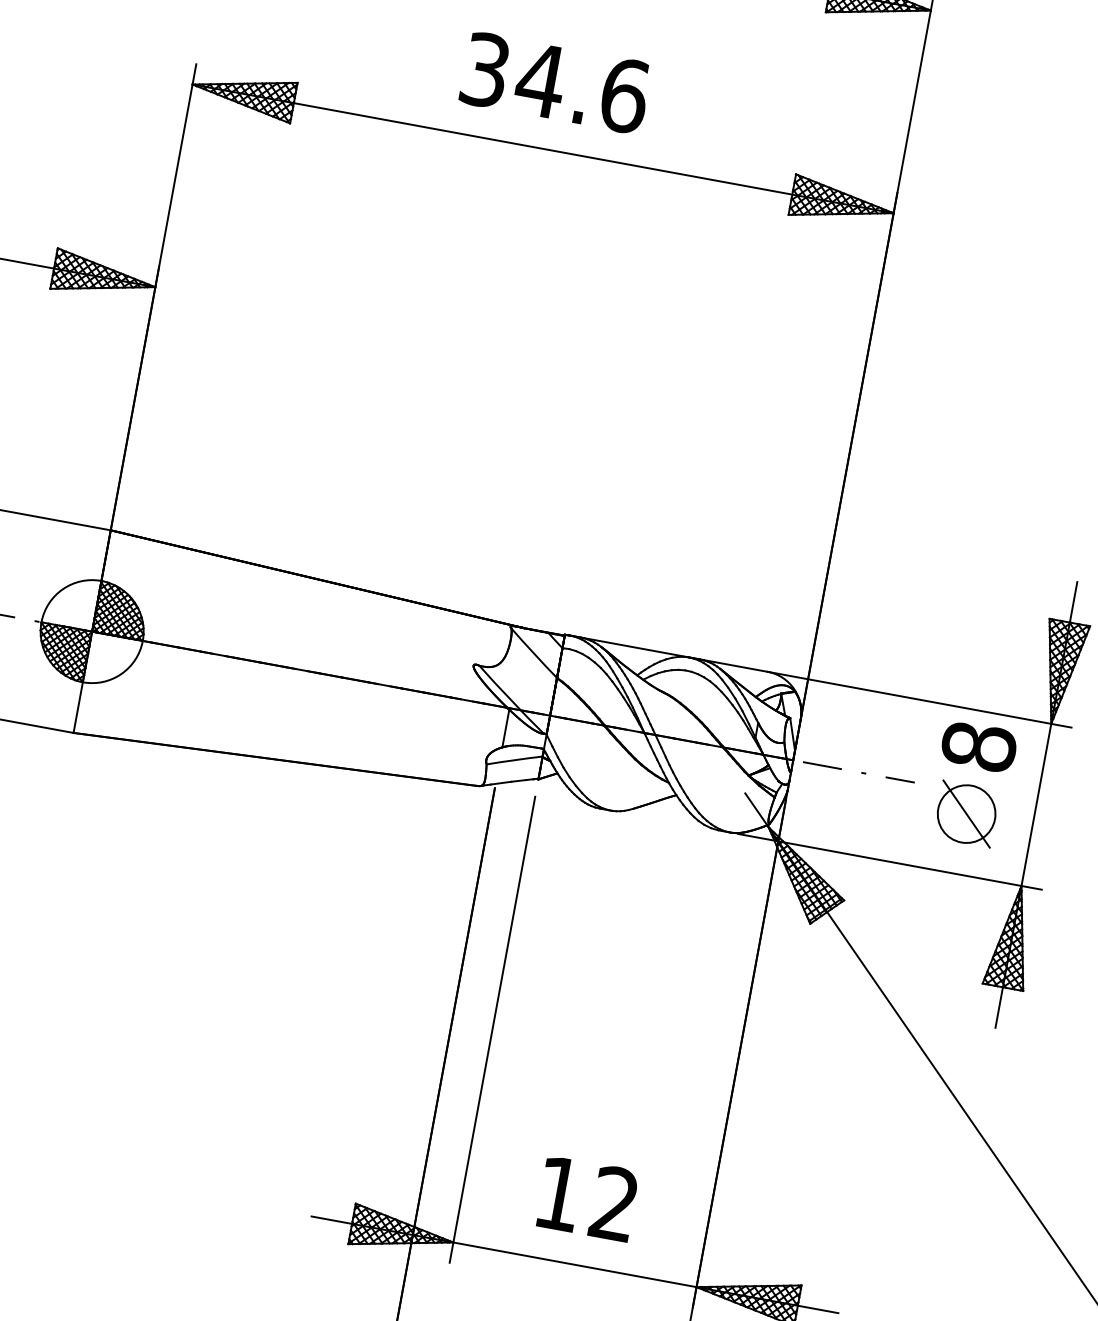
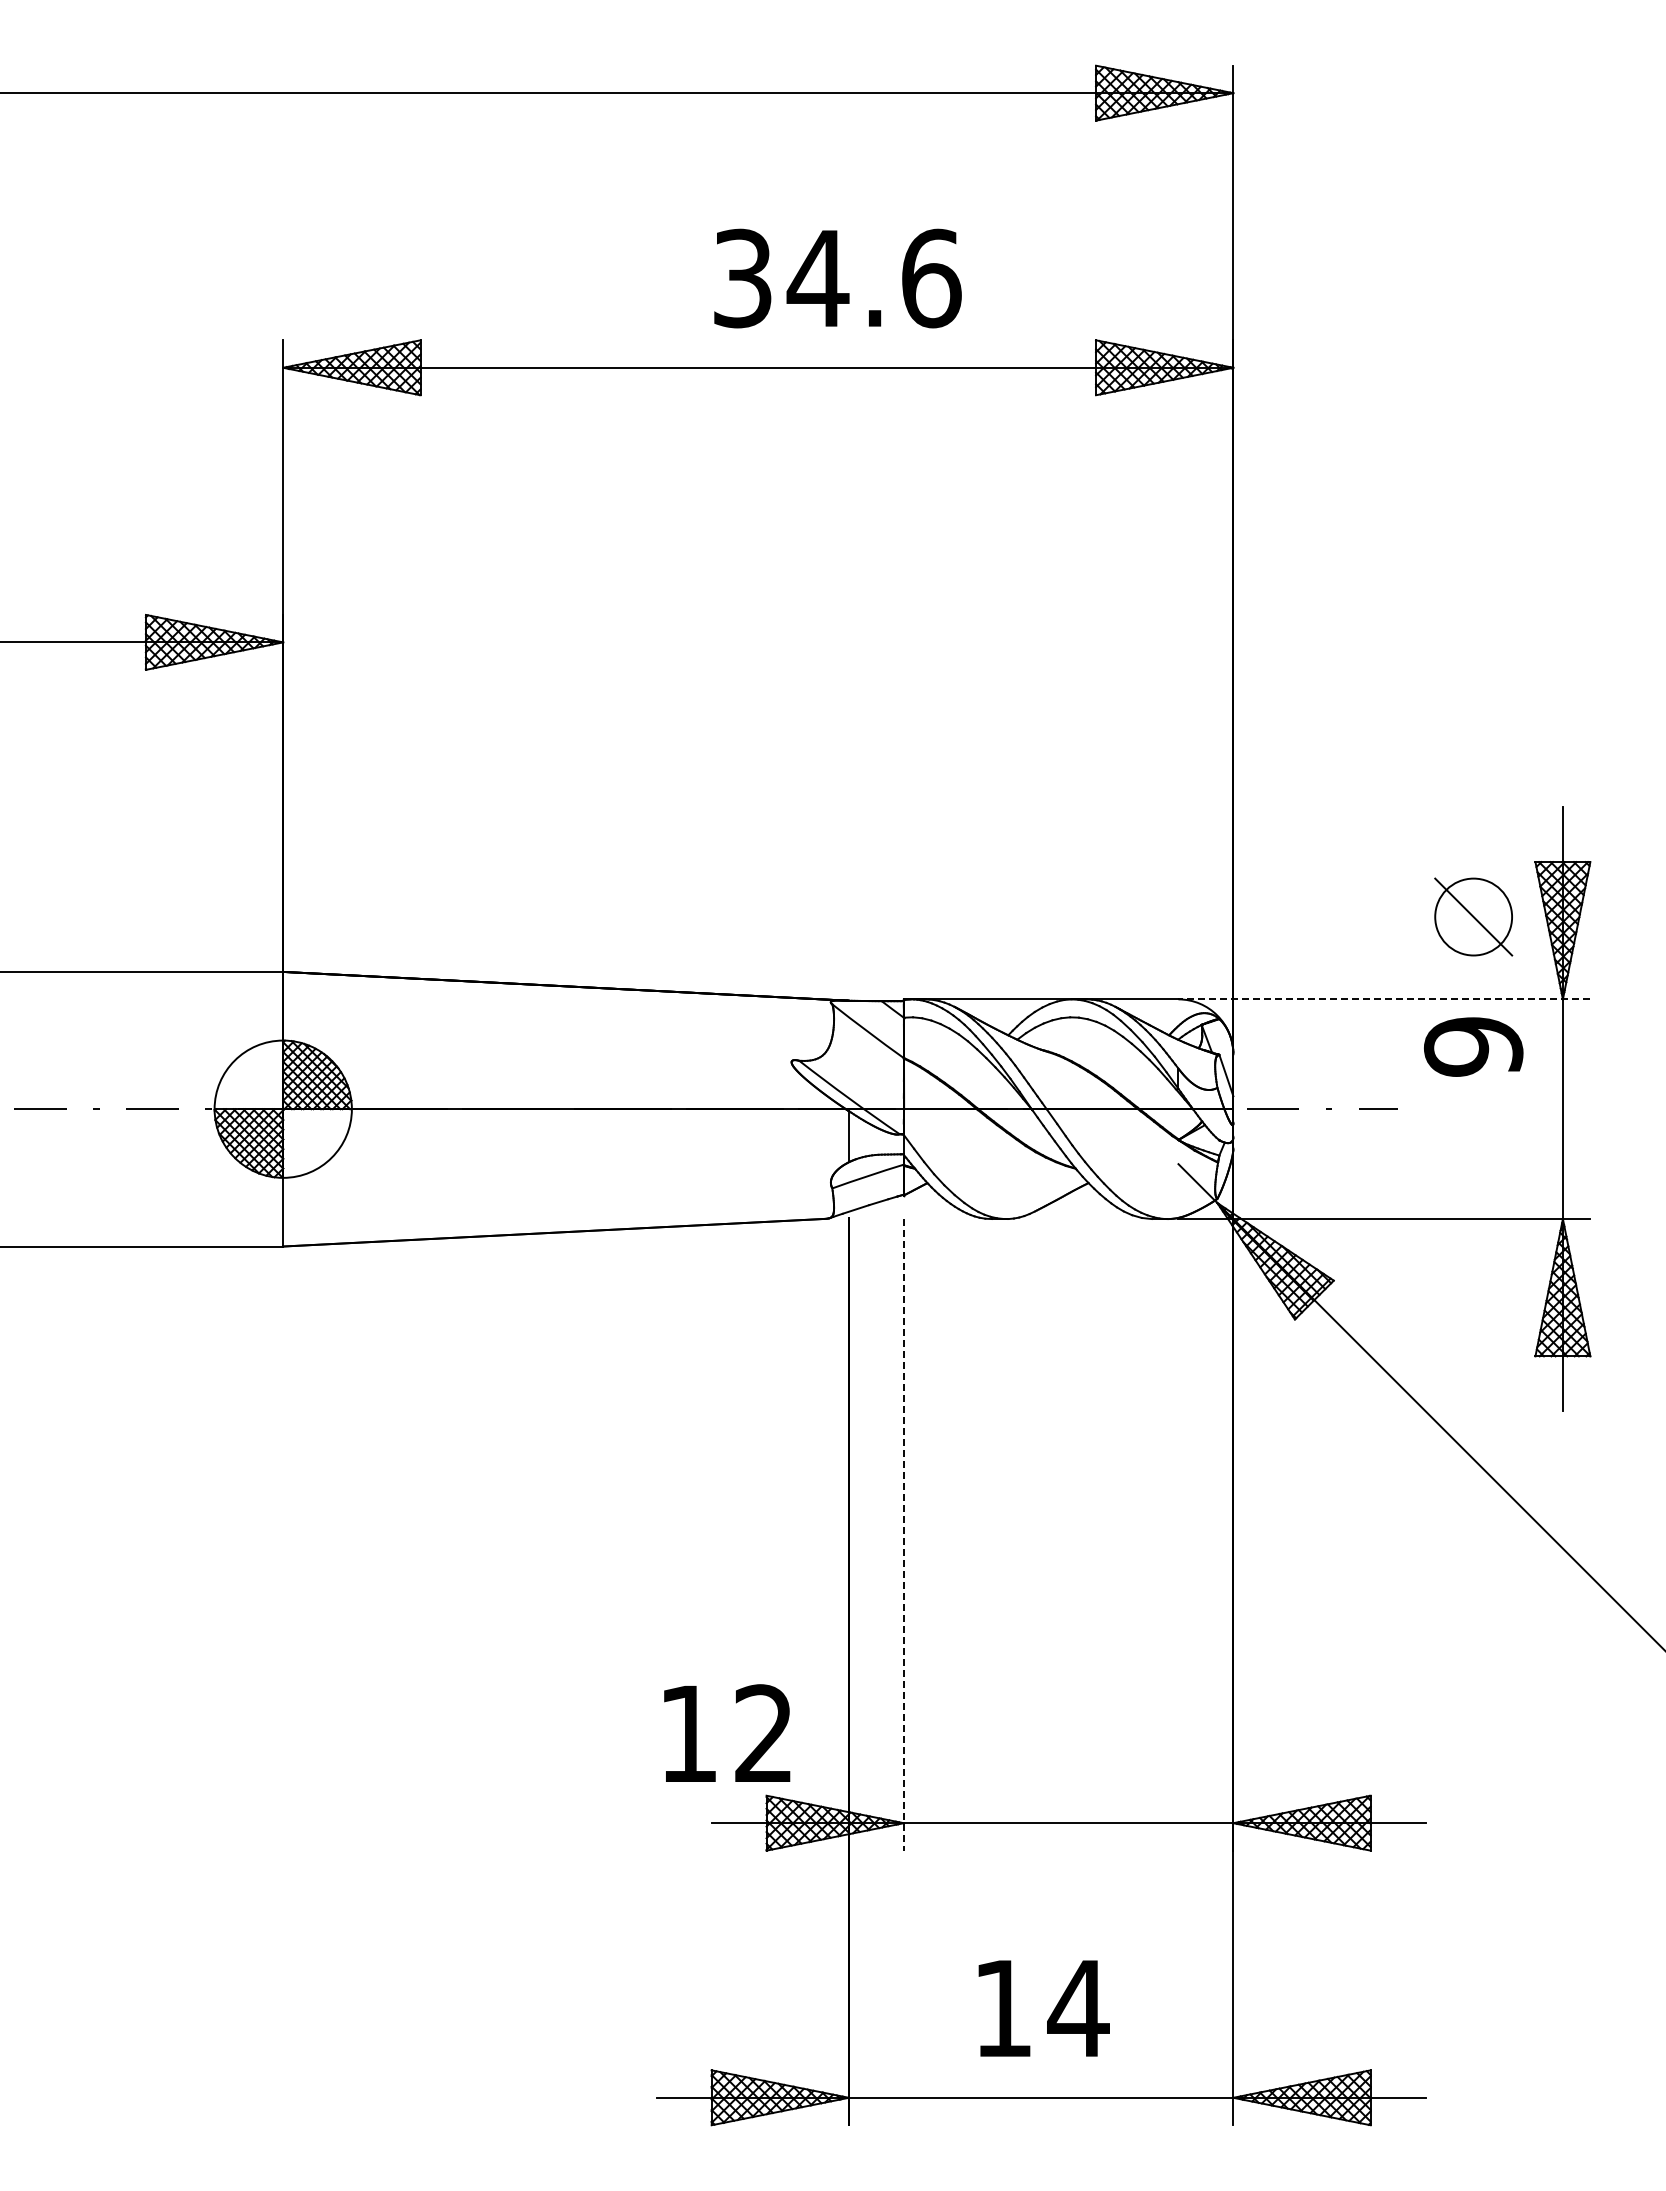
text: (555, 83) -> (837, 278), moved
line: (919, 699) -> (1384, 999), solid -> dashed
text: (978, 746) -> (1473, 1046), 8 -> 9
part: (966, 813) -> (1473, 916), moved
line: (492, 1029) -> (903, 1534), solid -> dashed
text: (587, 1198) -> (727, 1732), moved

